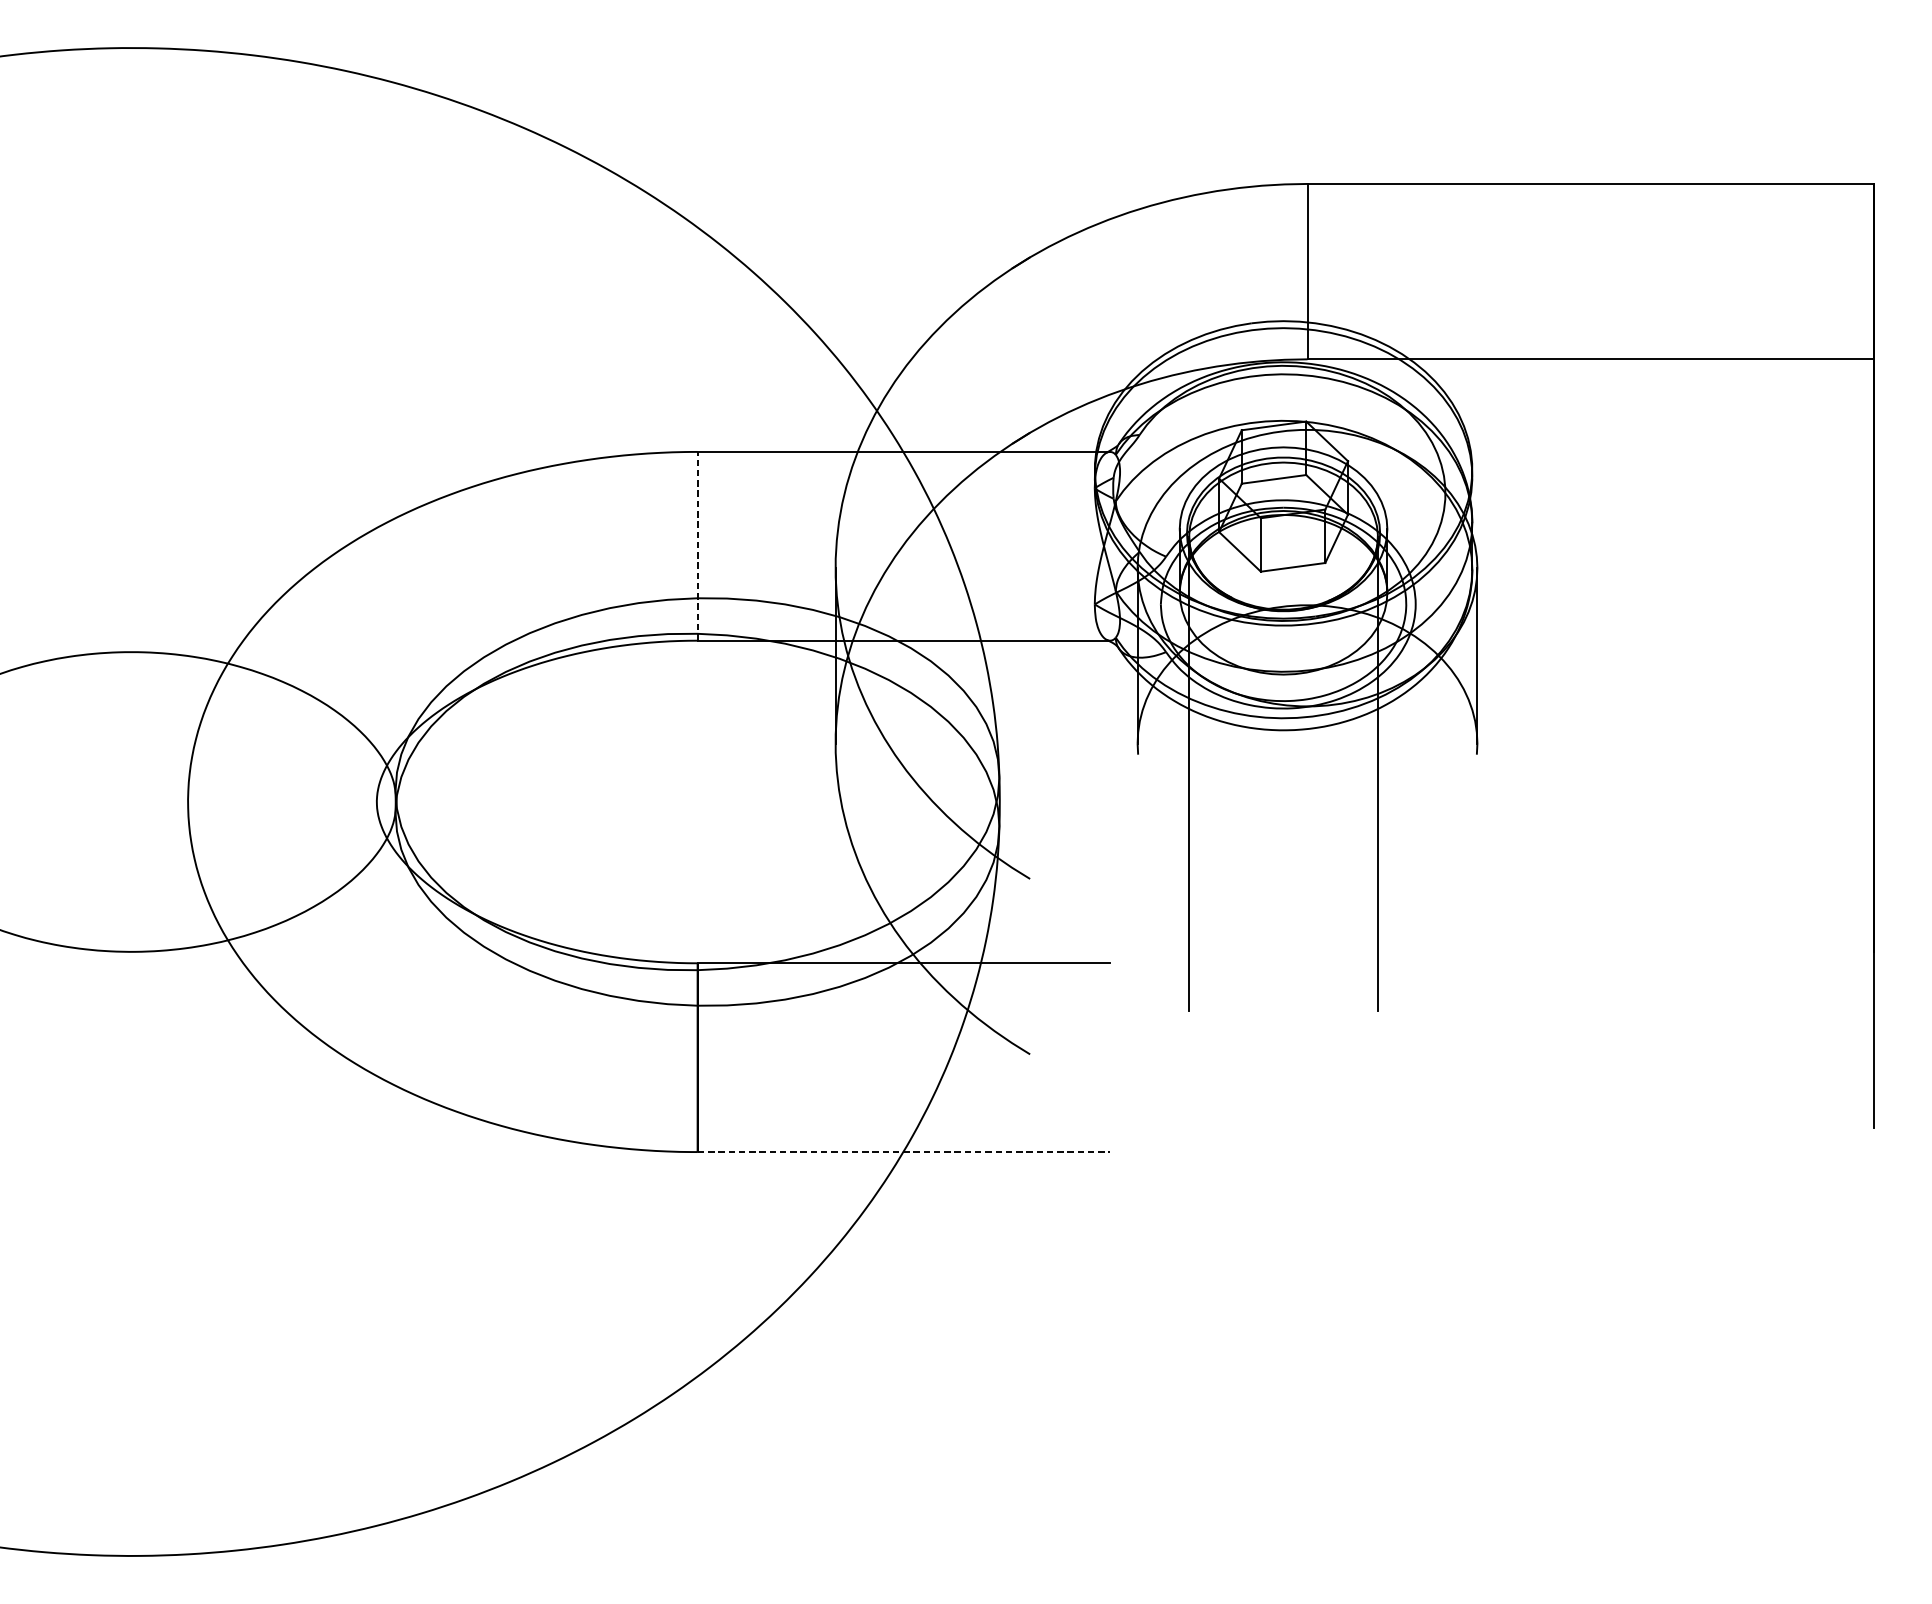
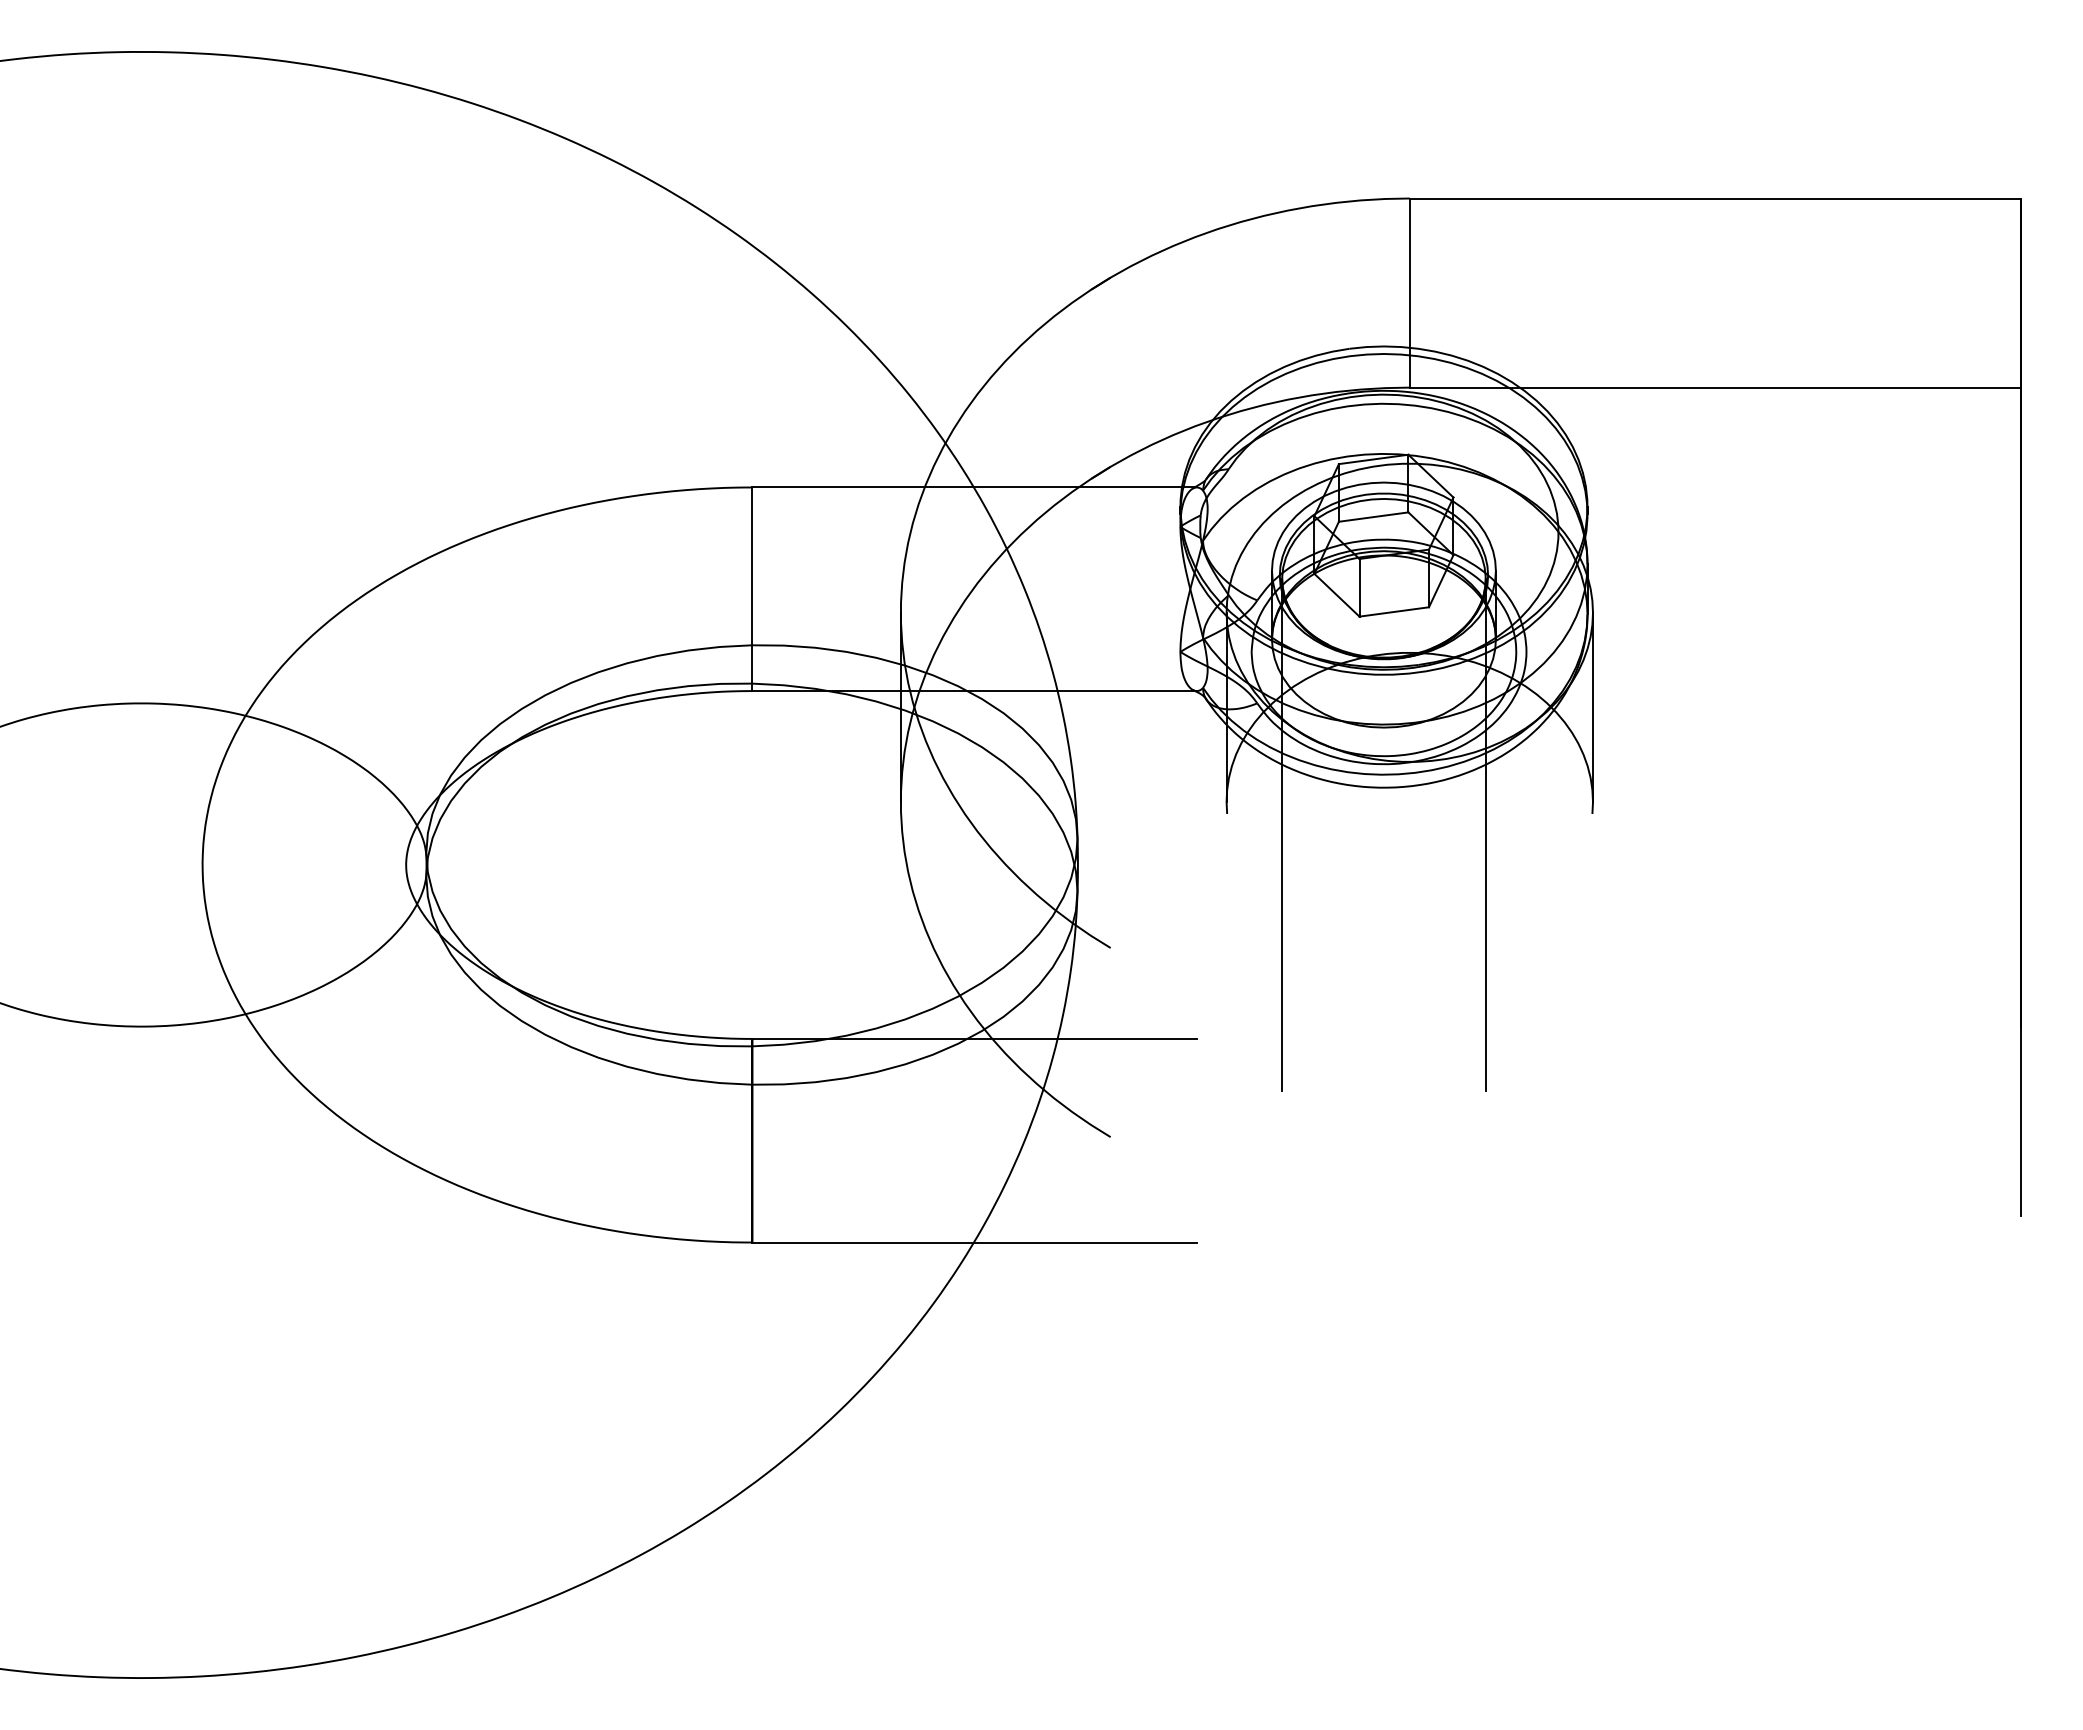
line: (698, 546) -> (752, 589), dashed -> solid
line: (904, 1152) -> (975, 1242), dashed -> solid

